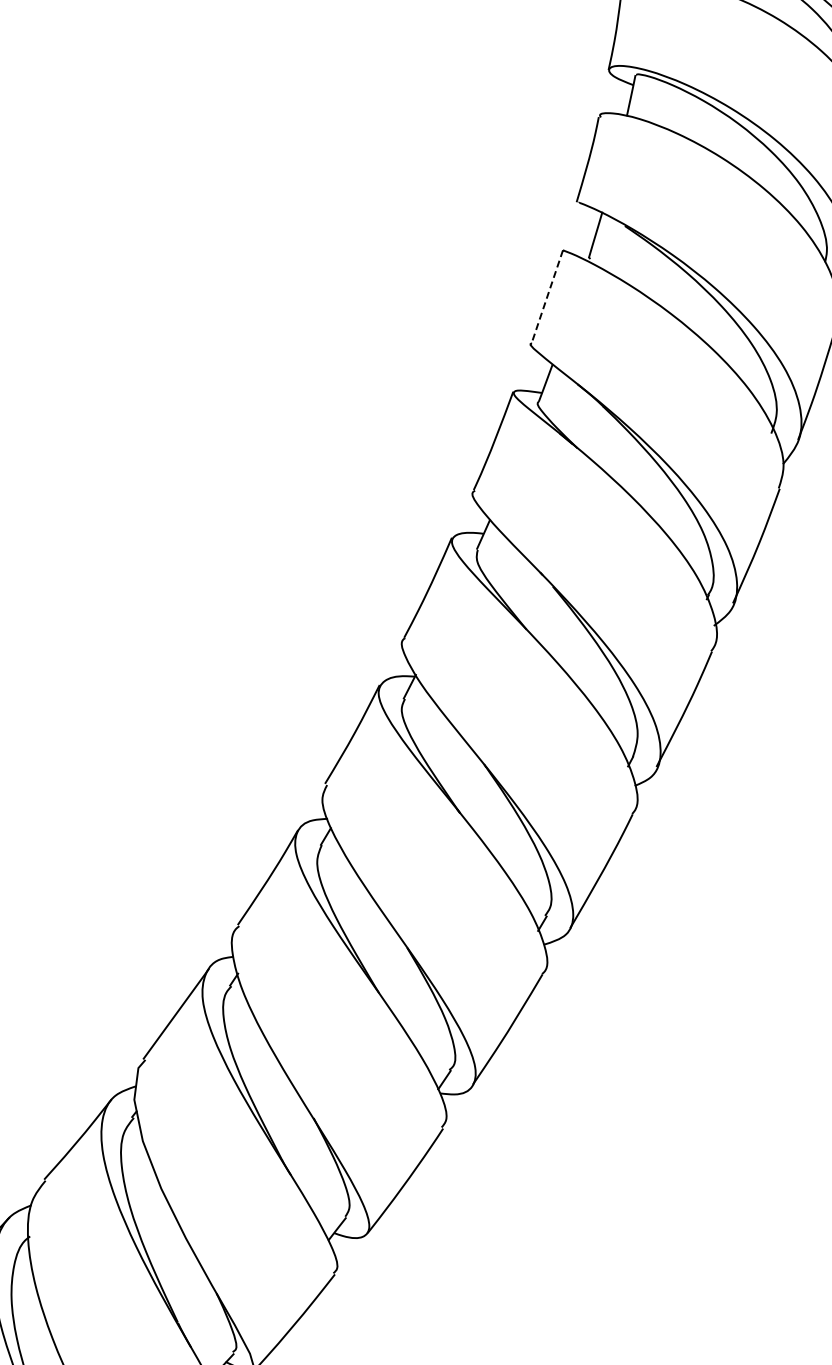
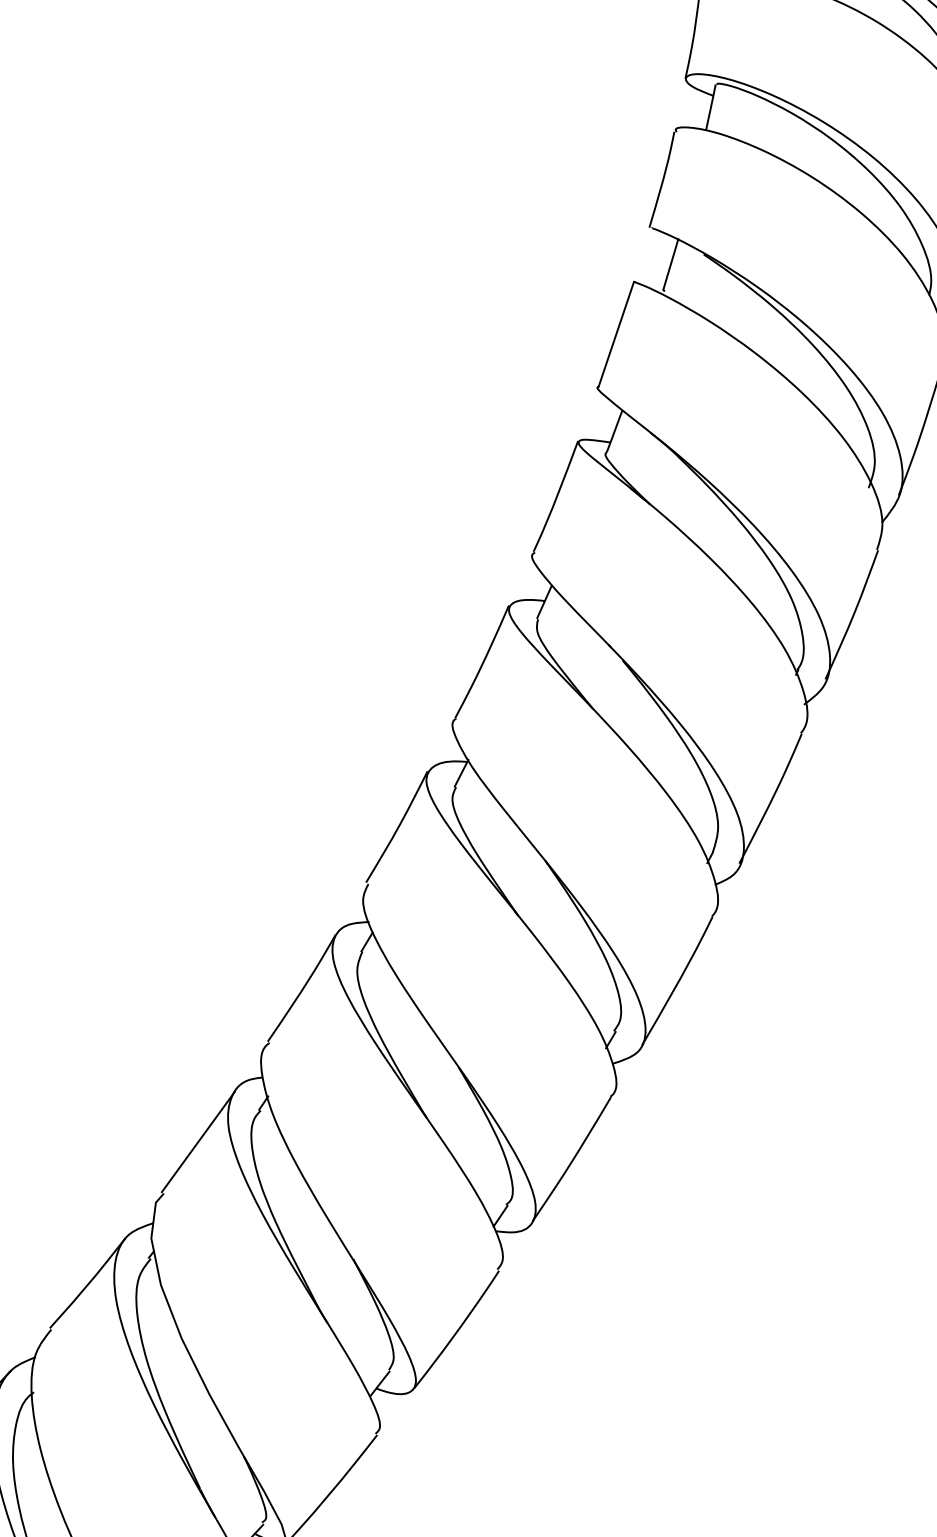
line: (547, 297) -> (616, 334), dashed -> solid

